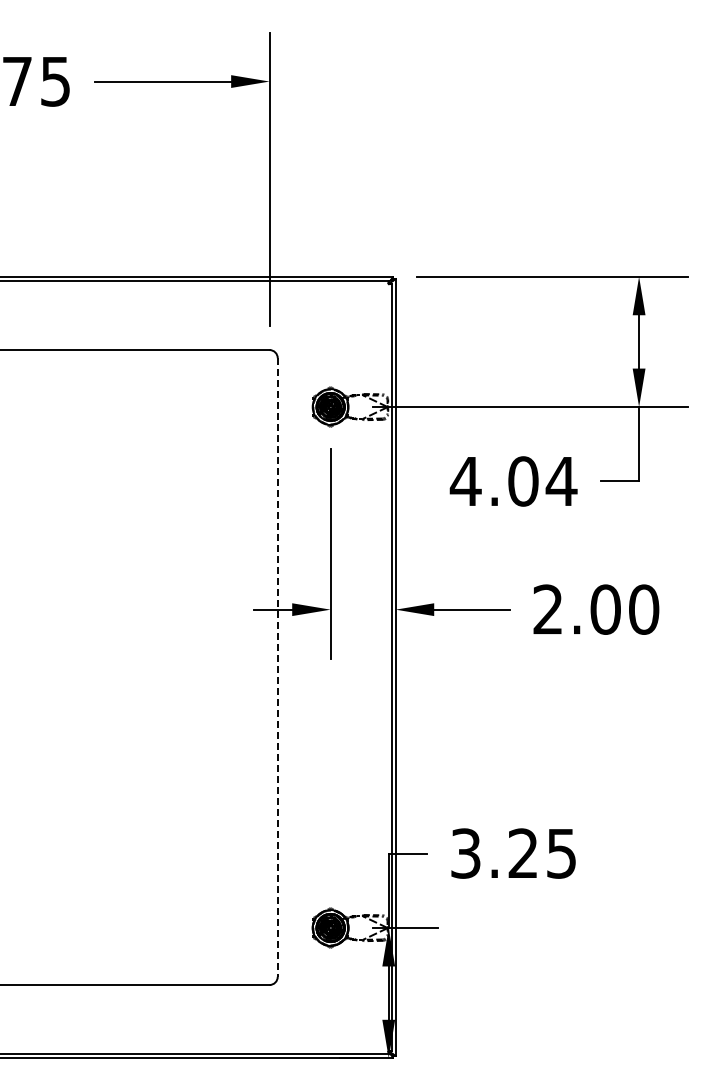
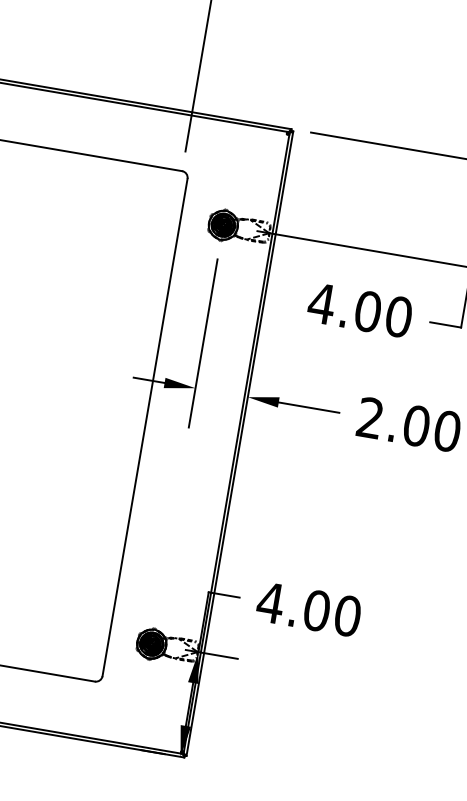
text: (561, 481) -> (398, 316), 4.04 -> 4.00
line: (277, 668) -> (144, 428), dashed -> solid
text: (512, 853) -> (308, 609), 3.25 -> 4.00

